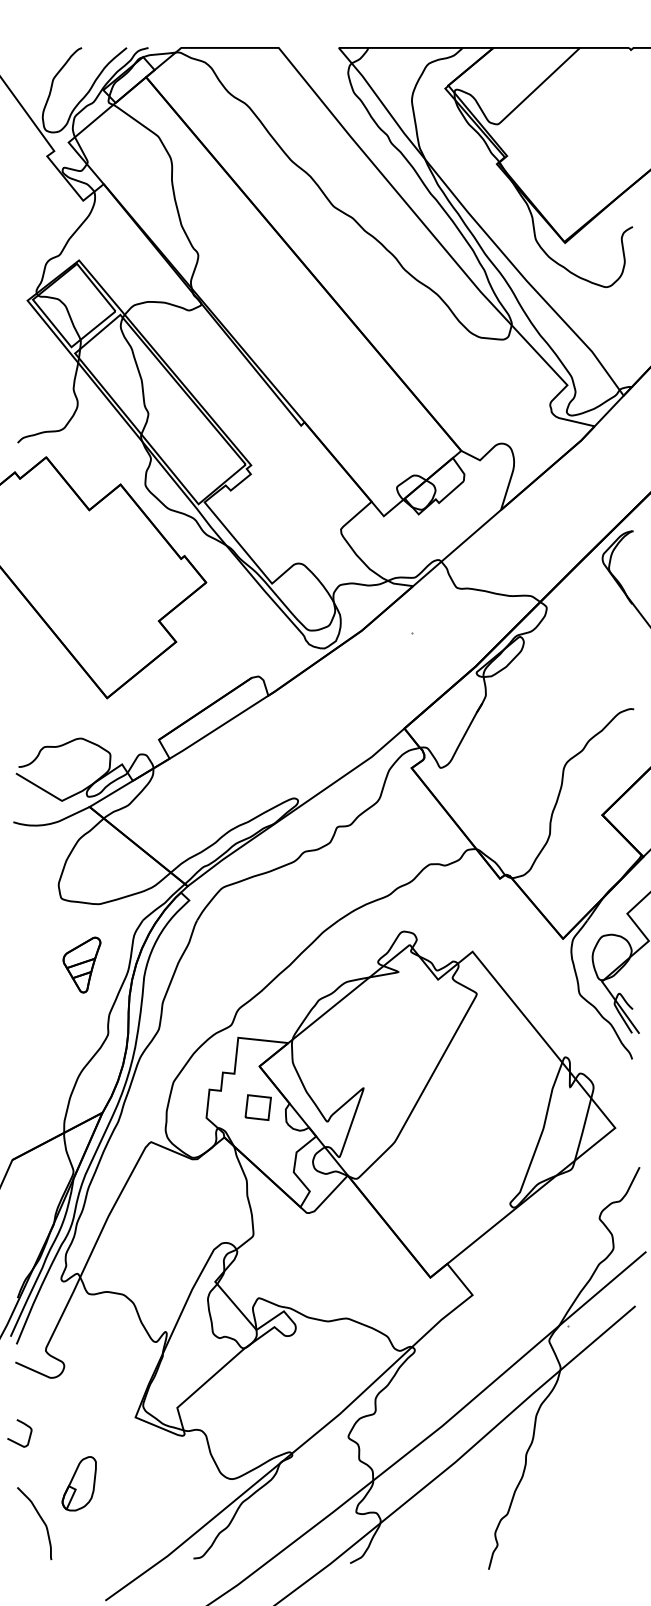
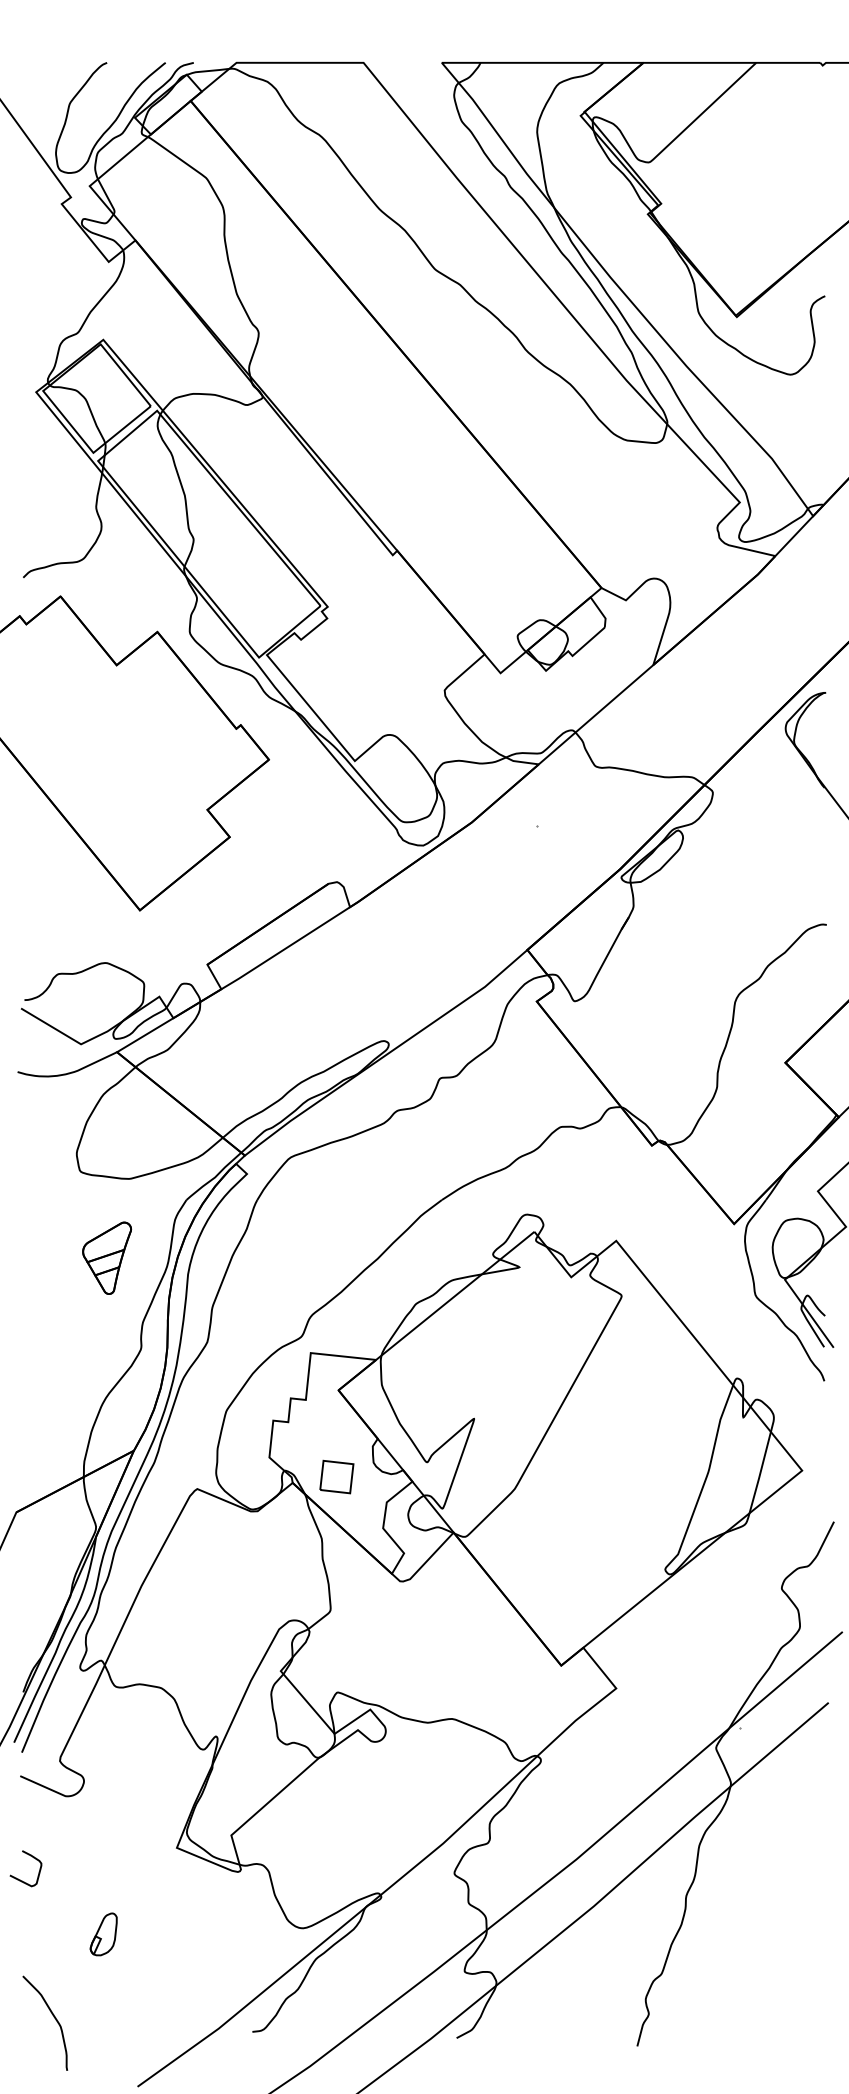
part: (257, 1107) -> (336, 1476), moved
part: (79, 1483) -> (103, 1934), size x0.6
curve: (40, 1519) -> (53, 2017), moved

